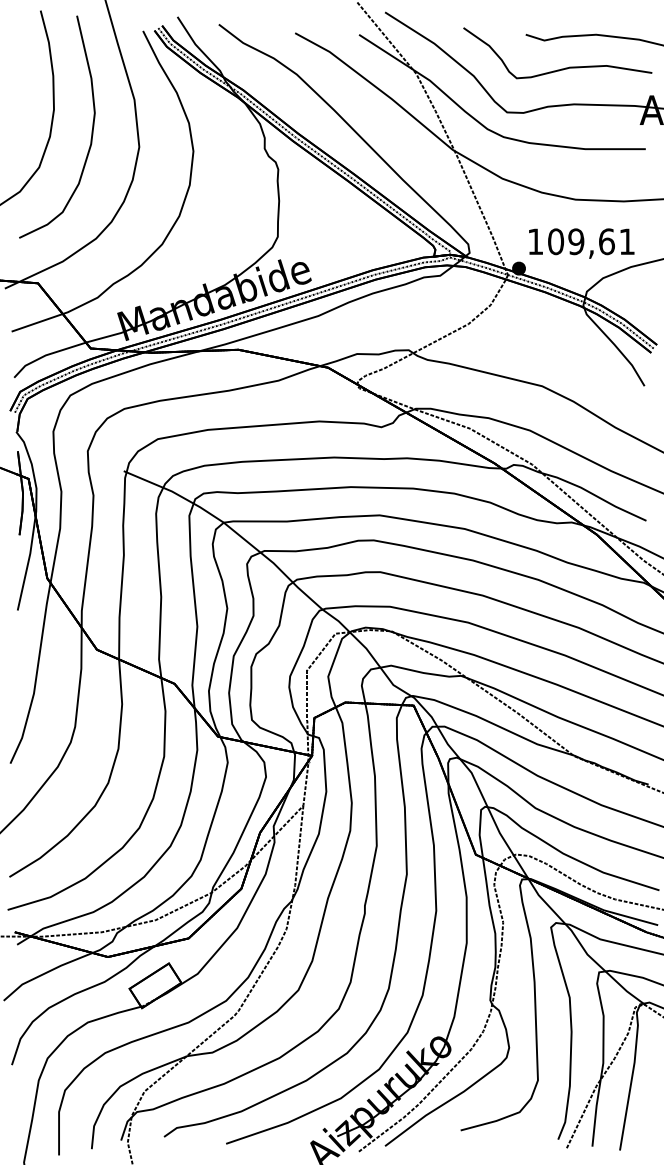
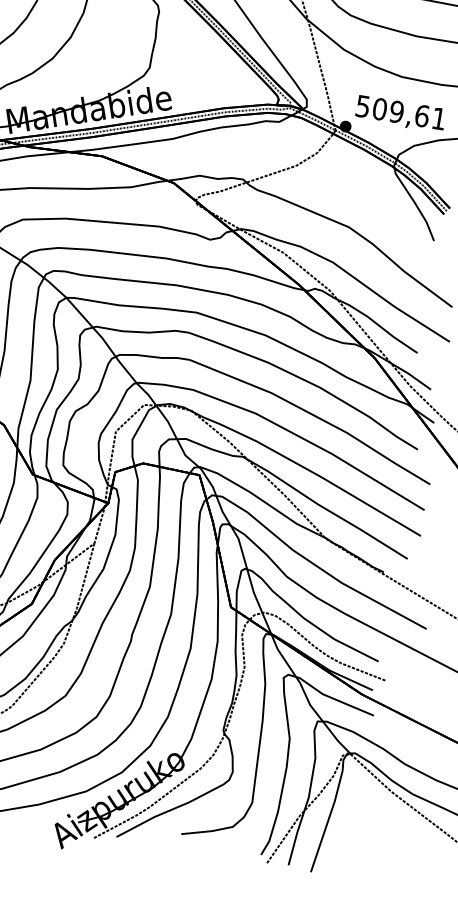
text: (535, 241) -> (362, 106), 109,61 -> 509,61

